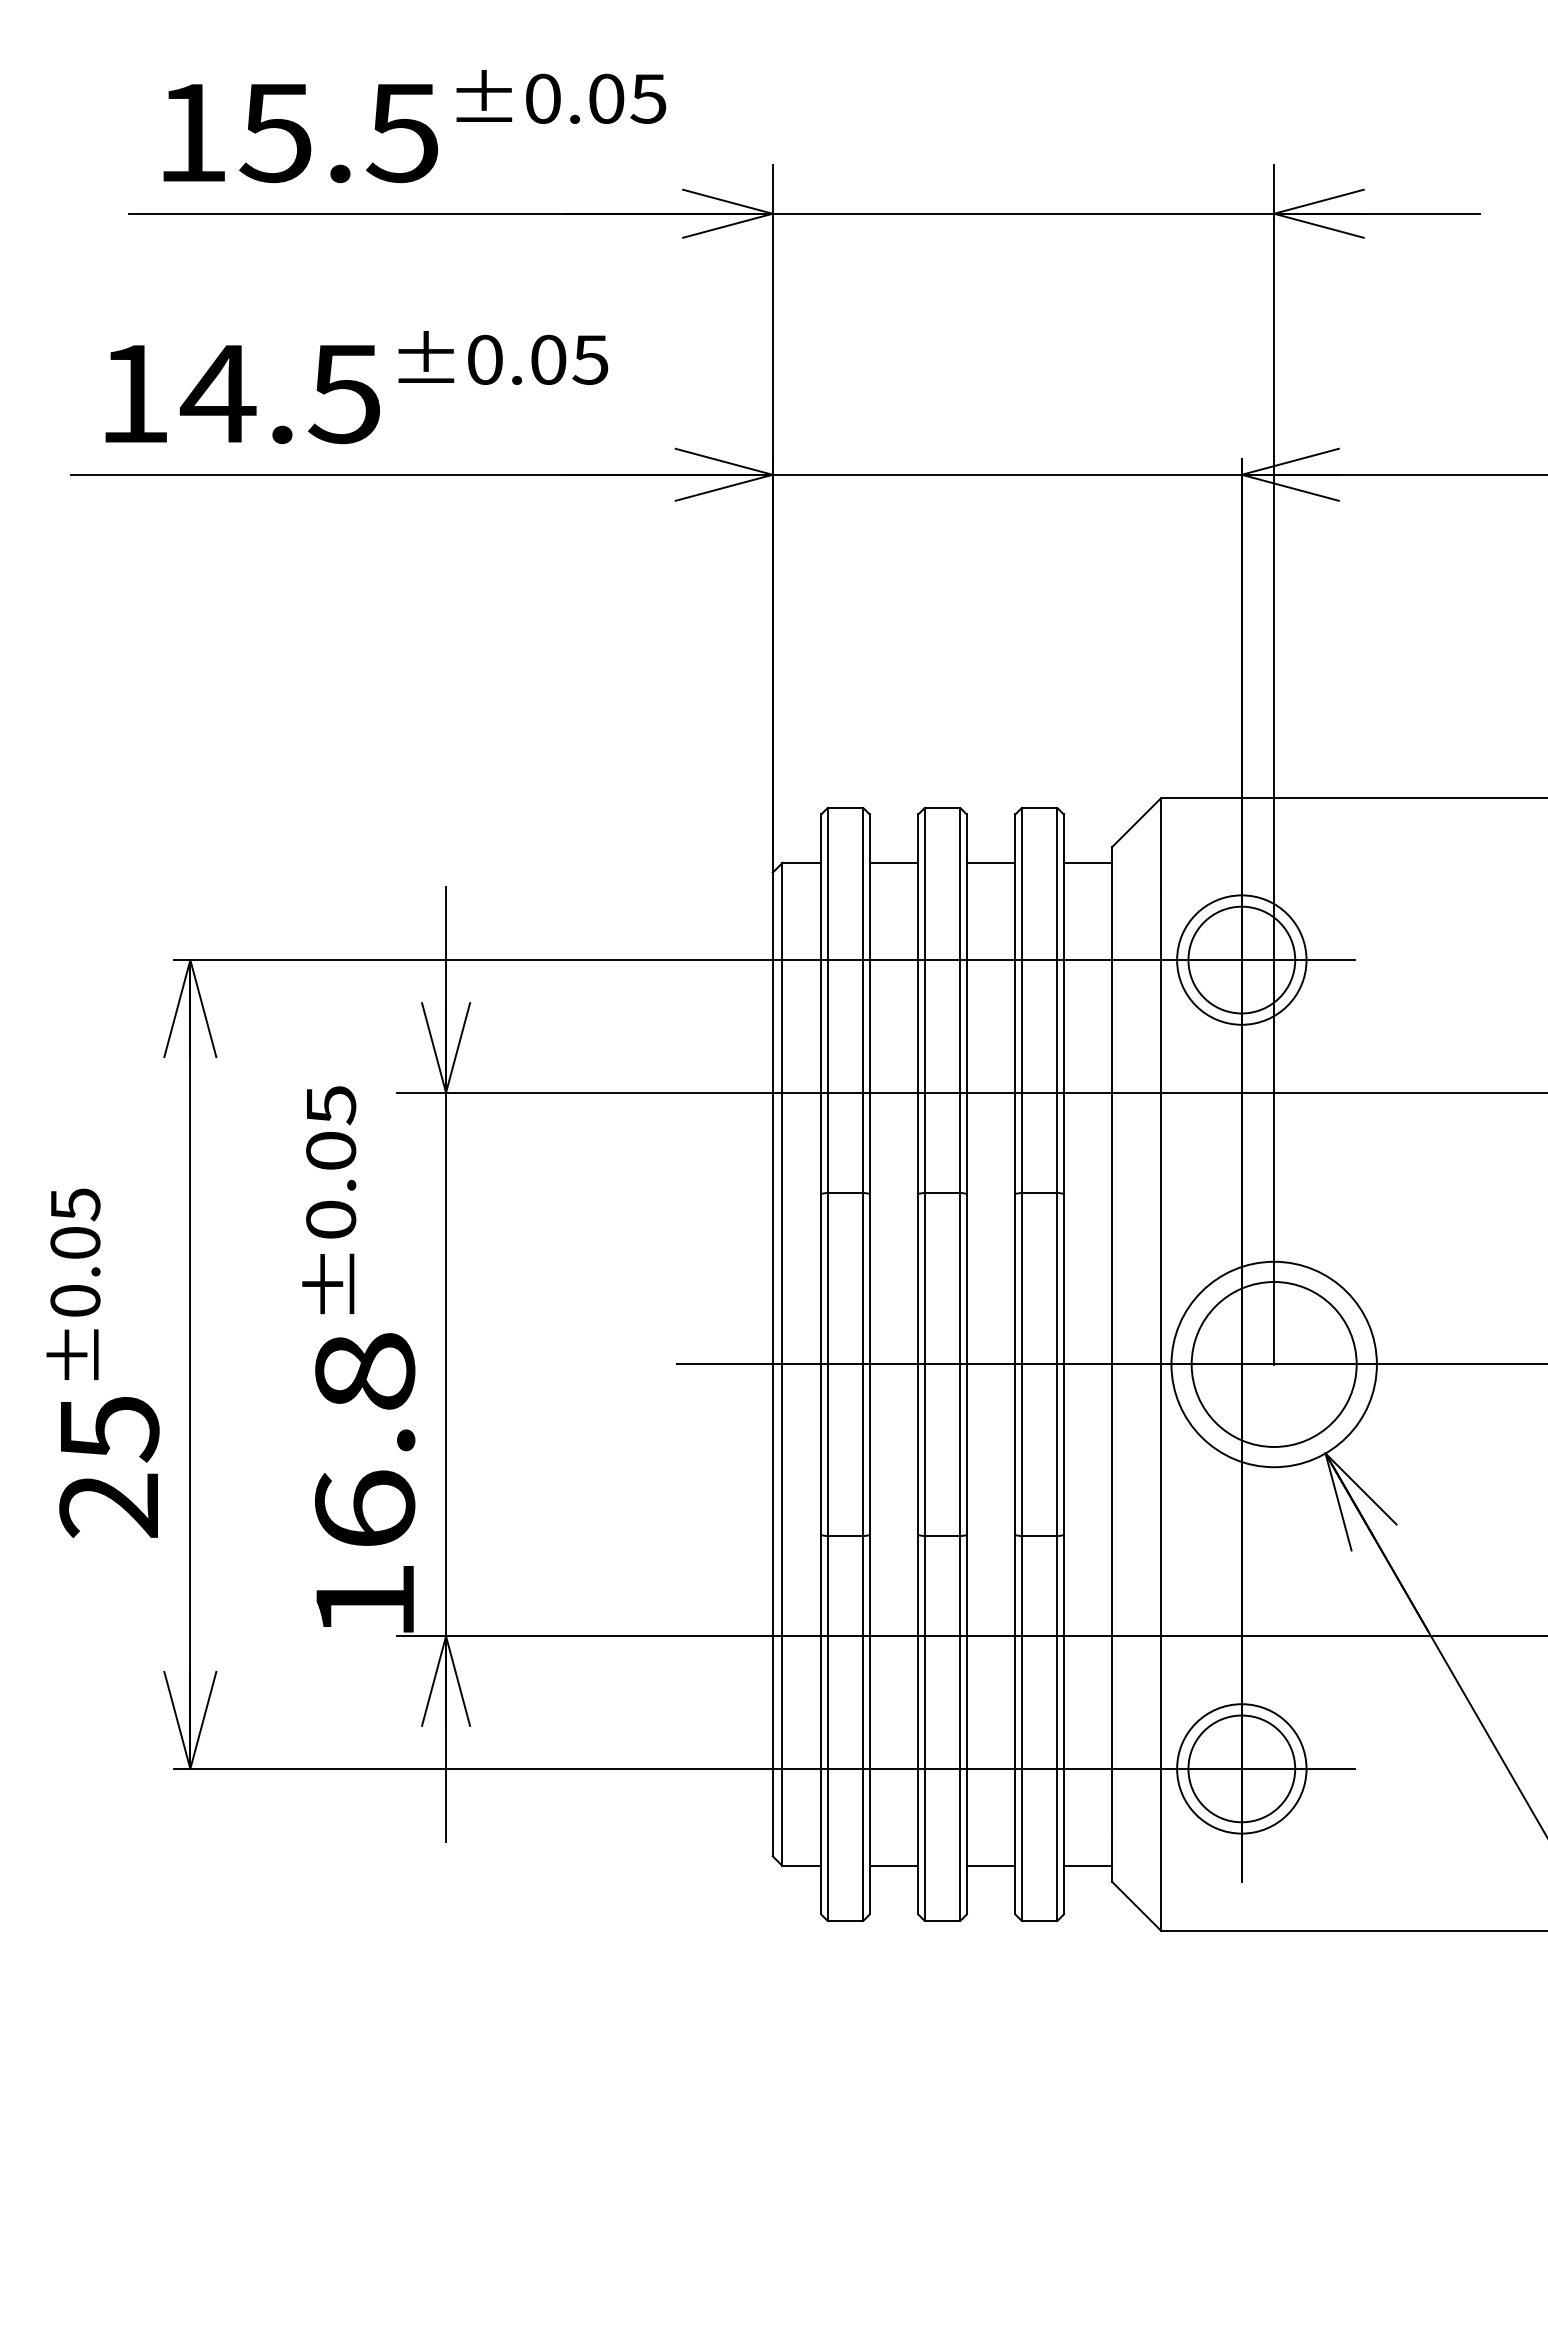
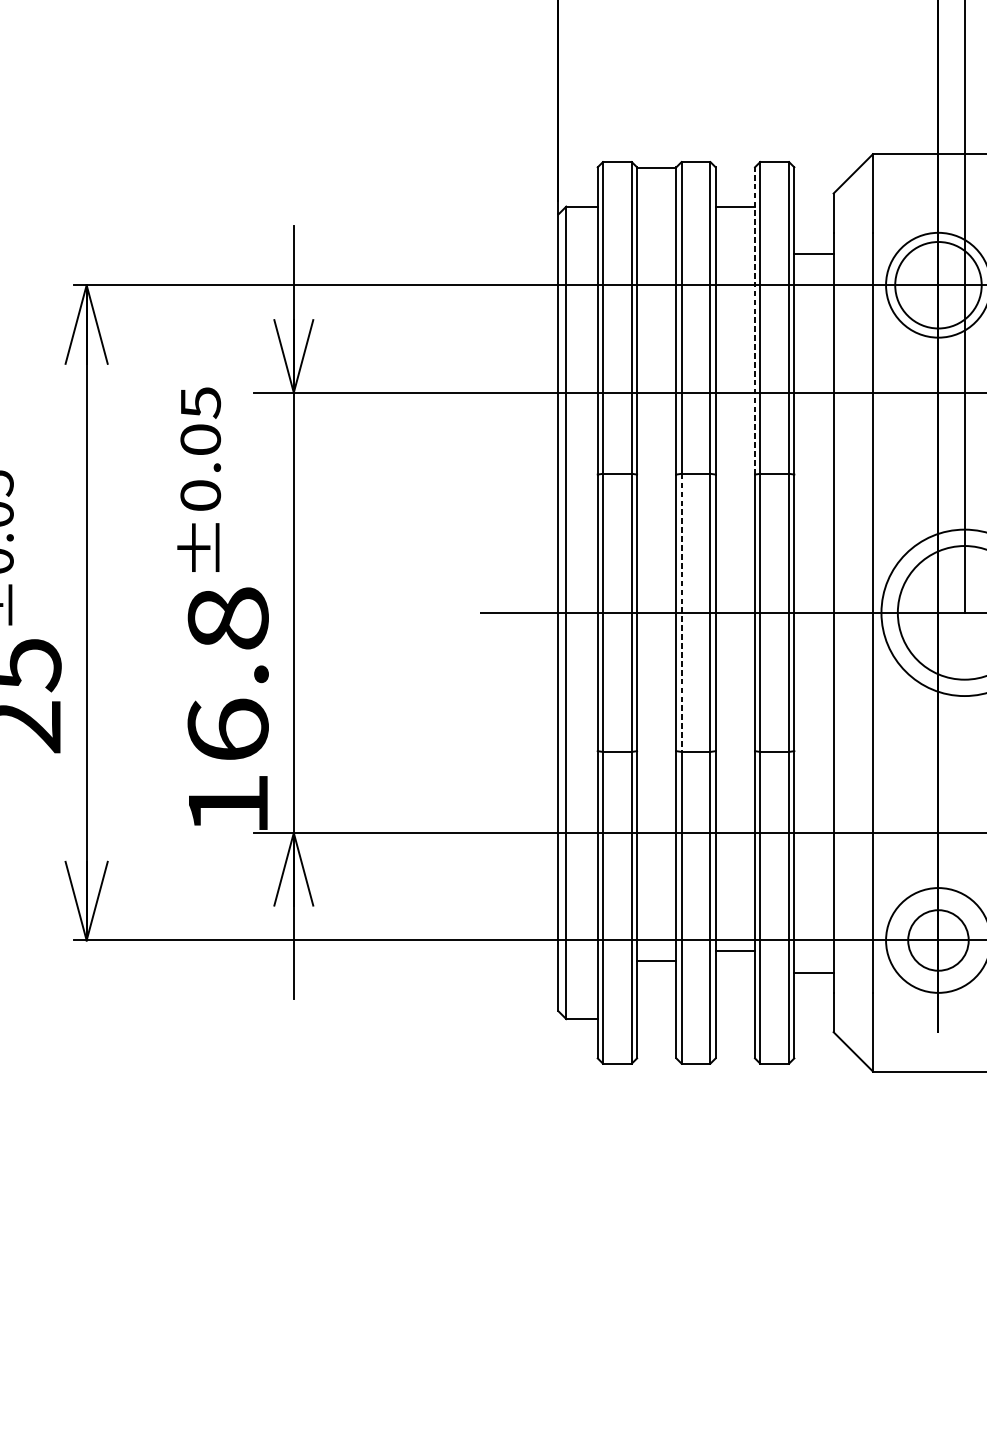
line: (893, 863) -> (656, 168), moved
line: (1087, 863) -> (813, 254), moved
line: (1015, 1004) -> (755, 321), solid -> dashed
line: (924, 1364) -> (681, 612), solid -> dashed
circle: (1241, 1768) -> (938, 940), size x0.7
line: (893, 1865) -> (656, 960), moved
line: (990, 1865) -> (734, 950), moved
line: (1087, 1865) -> (813, 972), moved

